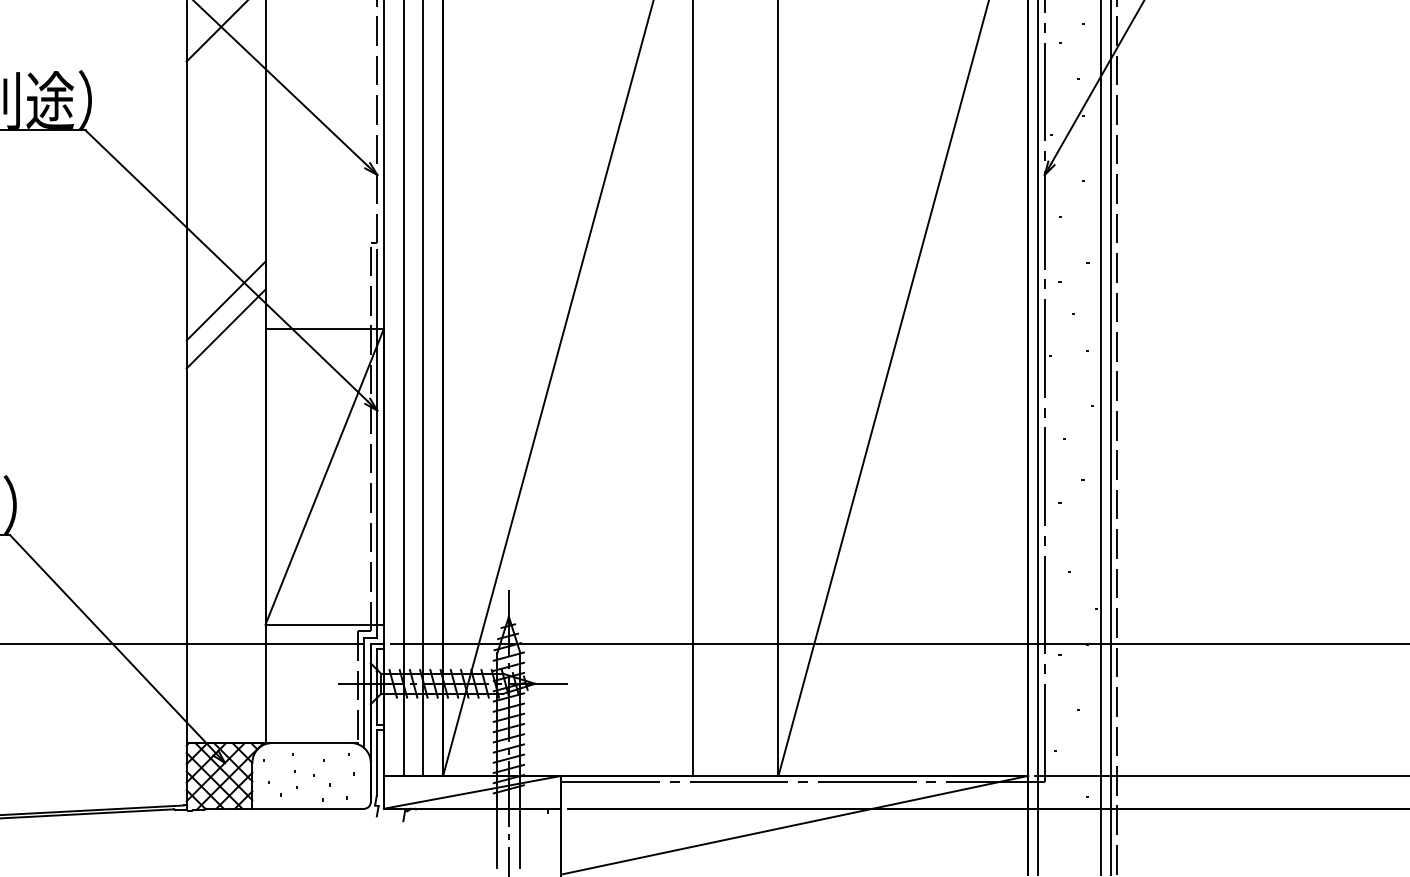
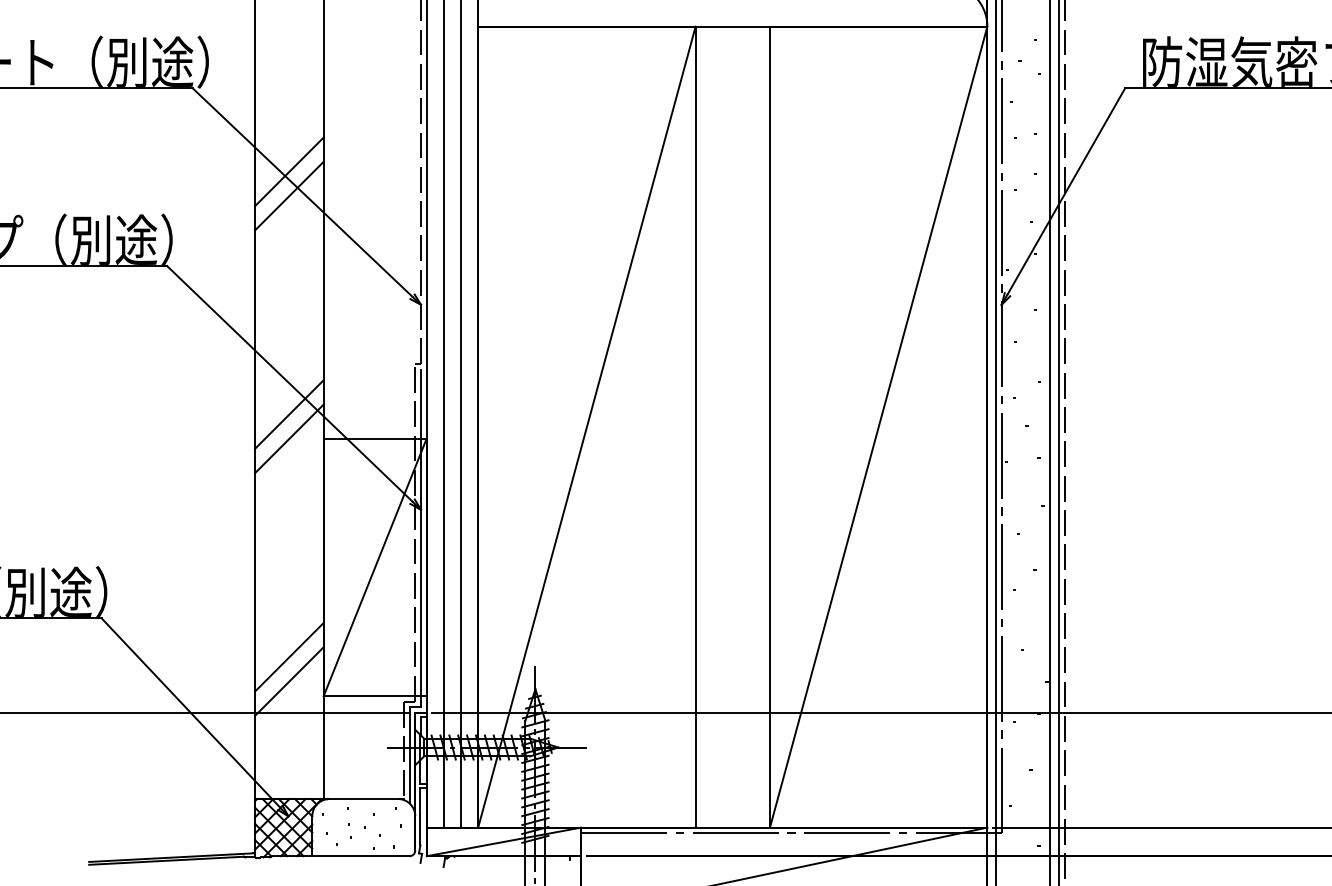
line: (226, 49) -> (289, 195), added
line: (226, 579) -> (289, 656), added
line: (226, 607) -> (289, 681), added

